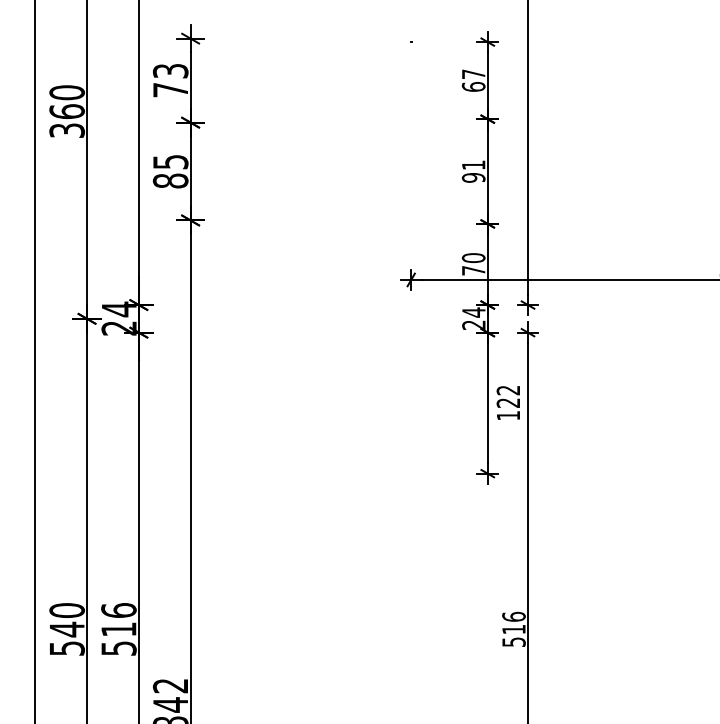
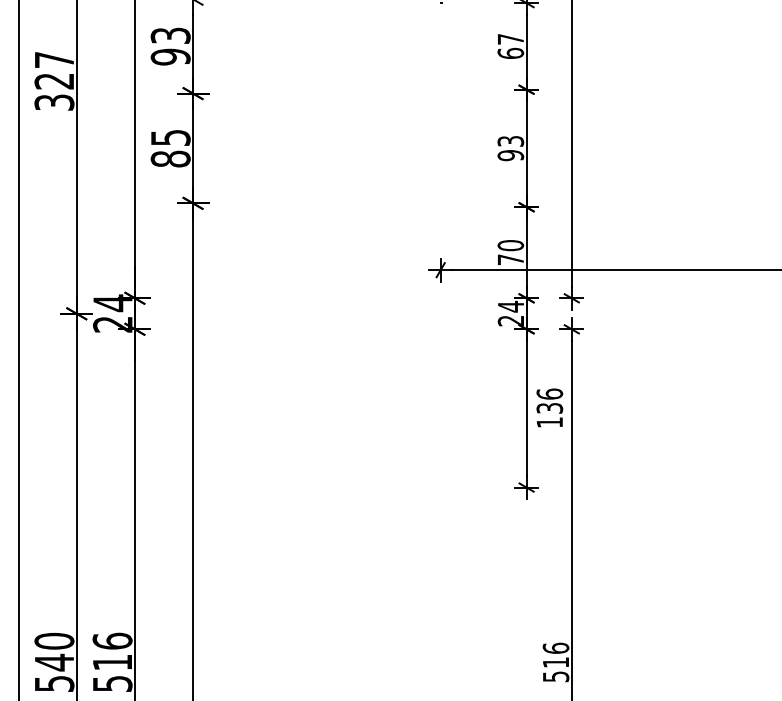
text: (170, 89) -> (170, 56), 73 -> 93
text: (66, 102) -> (53, 70), 360 -> 327
text: (473, 164) -> (510, 140), 91 -> 93
text: (508, 396) -> (549, 400), 122 -> 136

